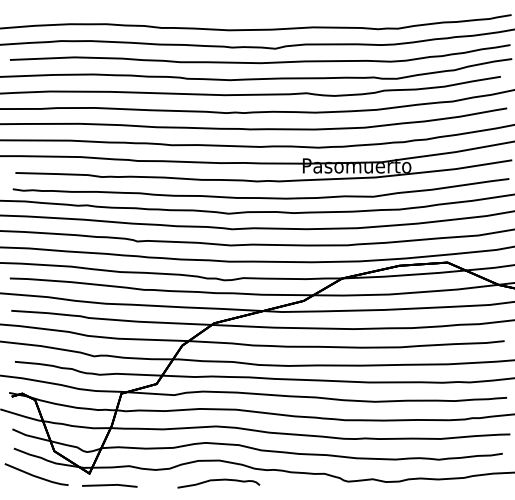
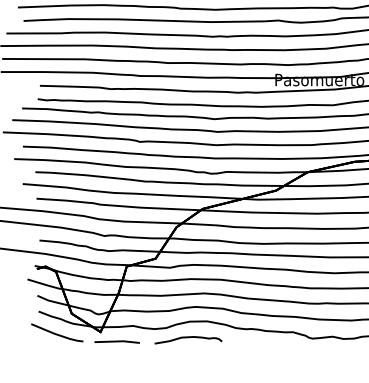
curve: (218, 480) -> (188, 337), moved

